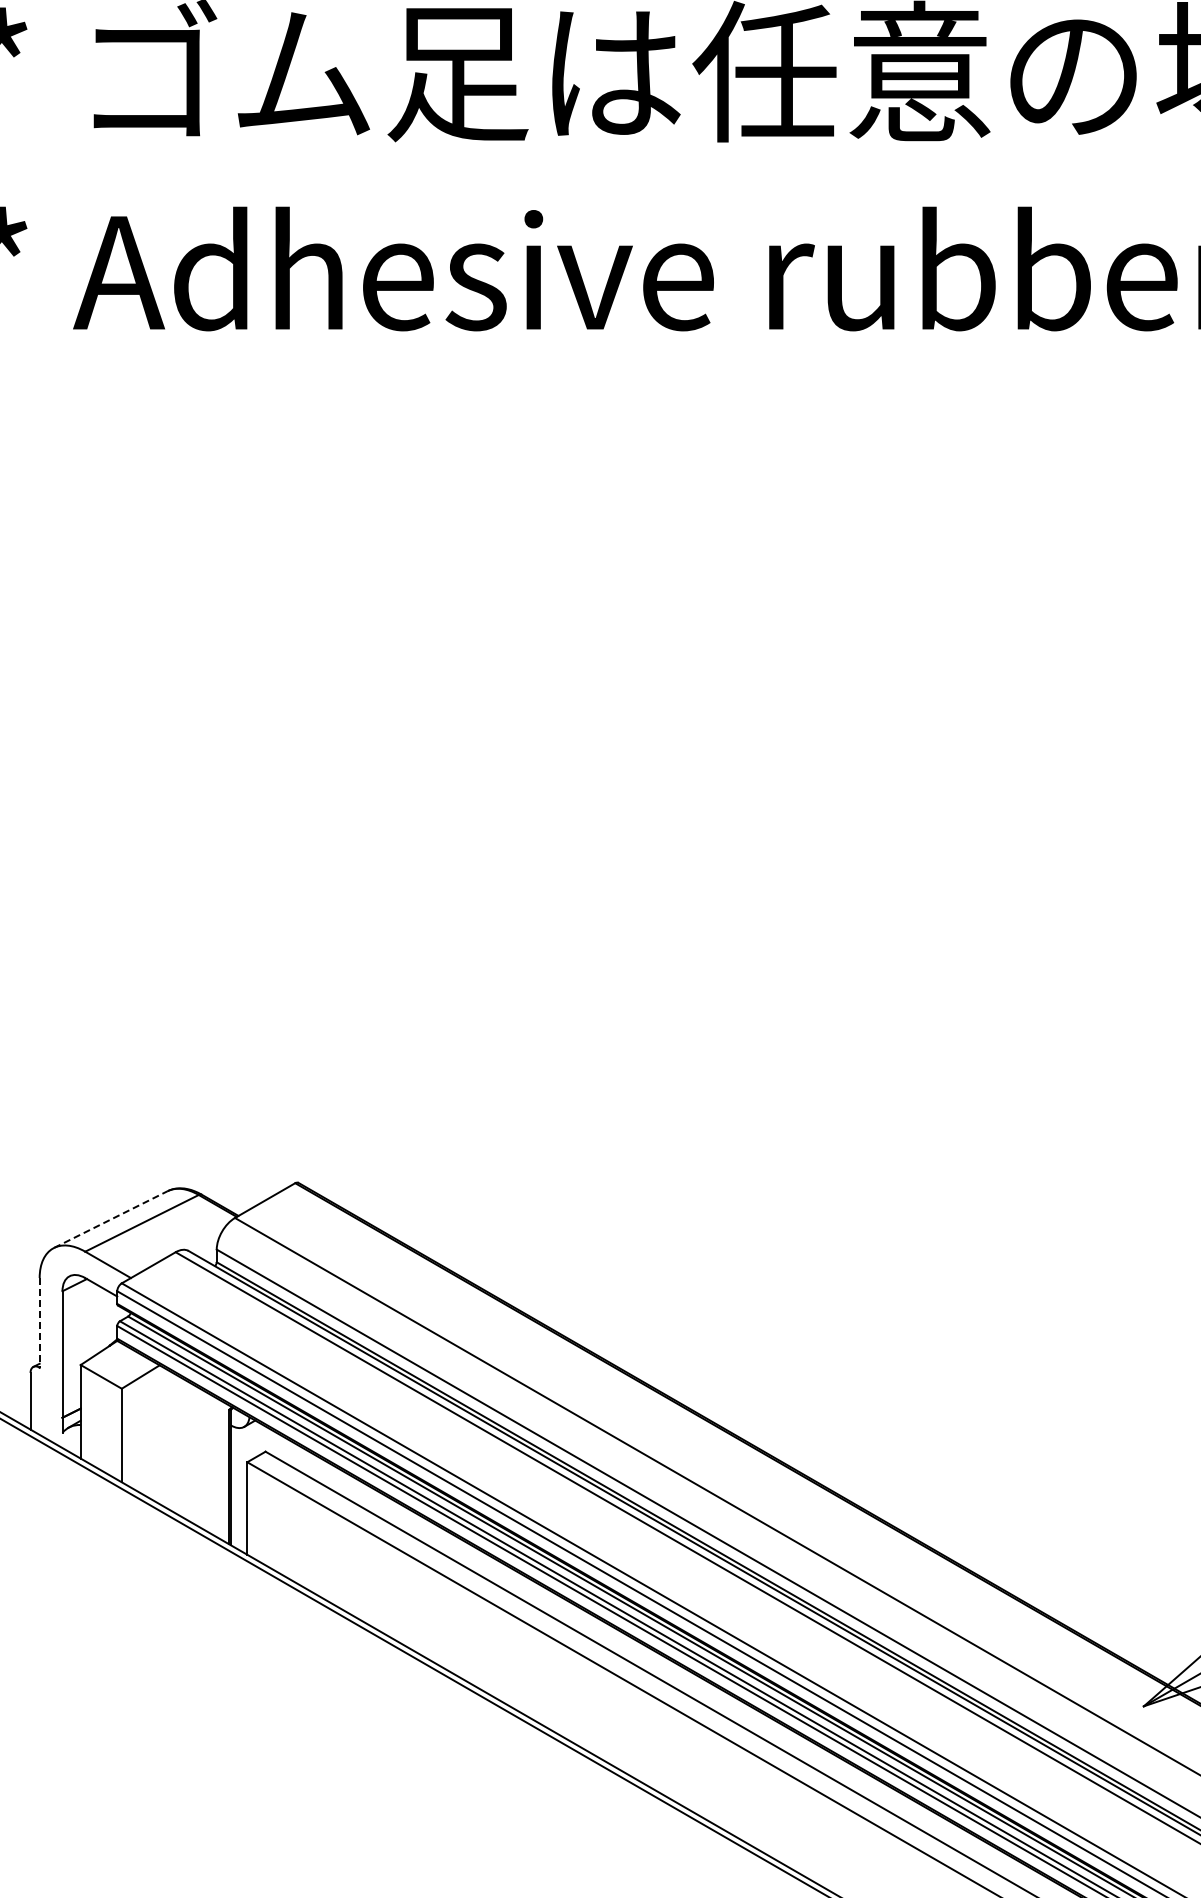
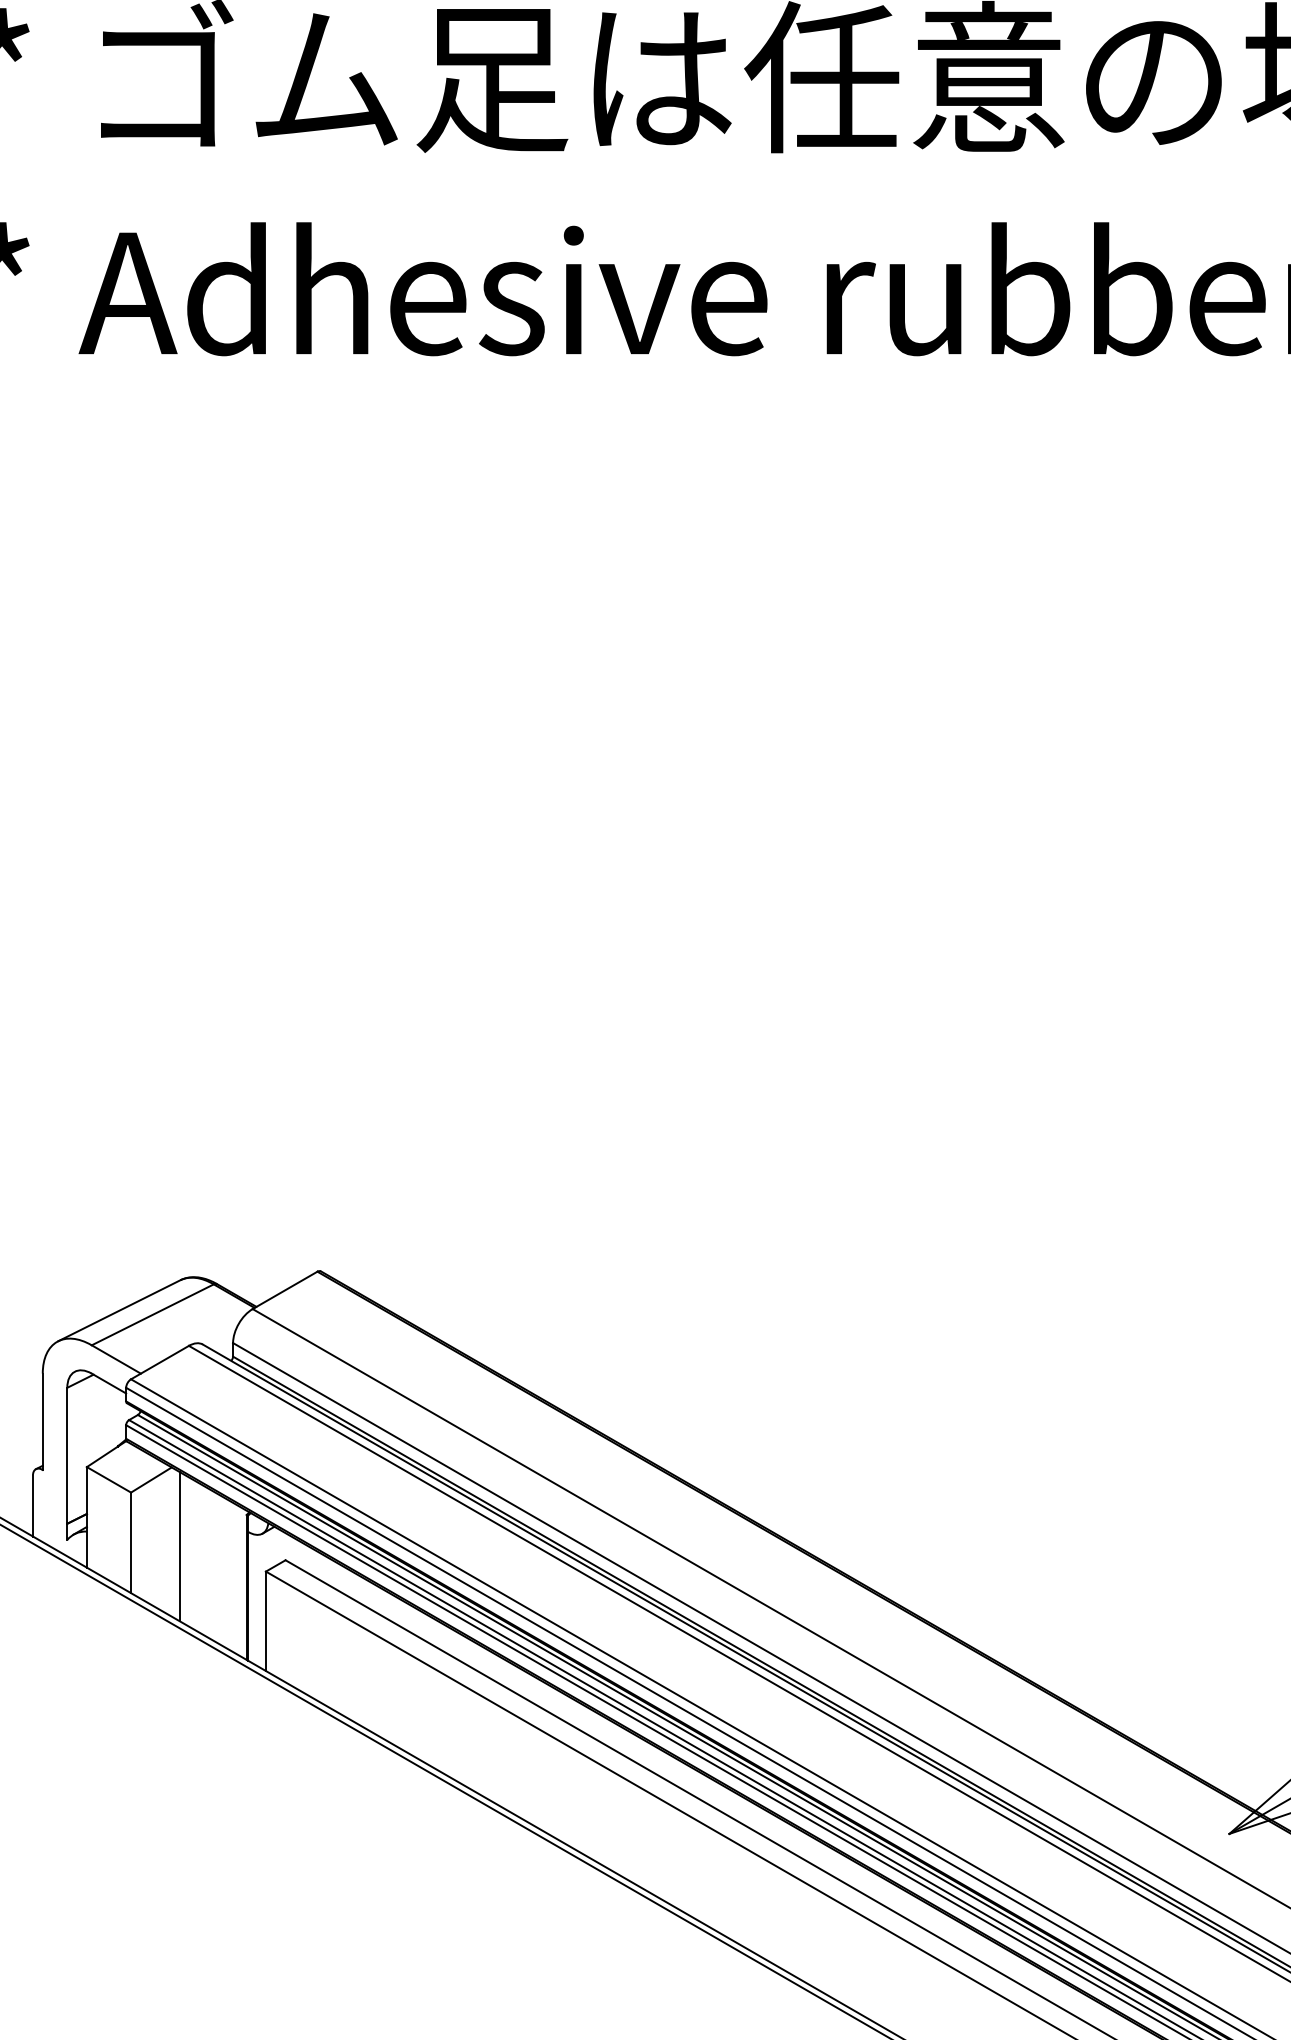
line: (111, 1219) -> (119, 1310), dashed -> solid
line: (39, 1322) -> (42, 1421), dashed -> solid
line: (167, 1438) -> (180, 1546), added

